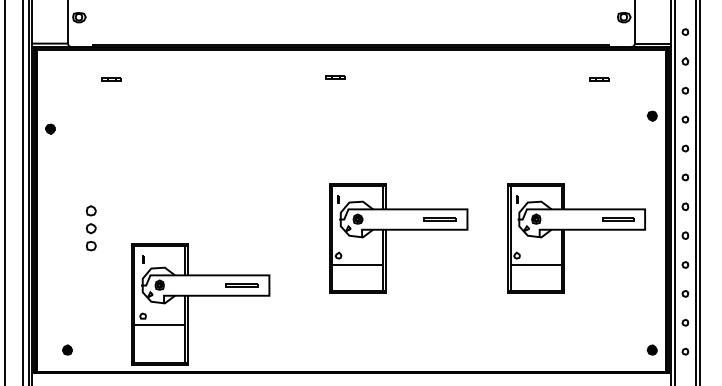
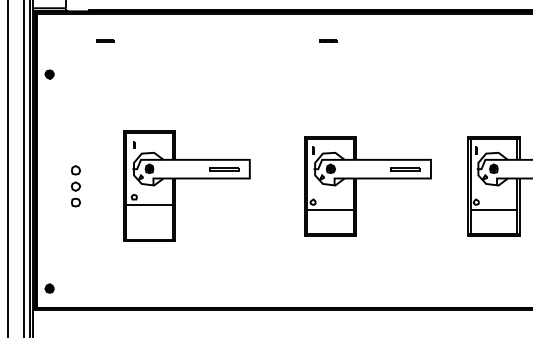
line: (335, 76) -> (328, 40), moved
part: (50, 128) -> (49, 74), moved
part: (90, 228) -> (75, 186), moved
part: (200, 296) -> (186, 179), moved
part: (67, 349) -> (49, 288), moved

